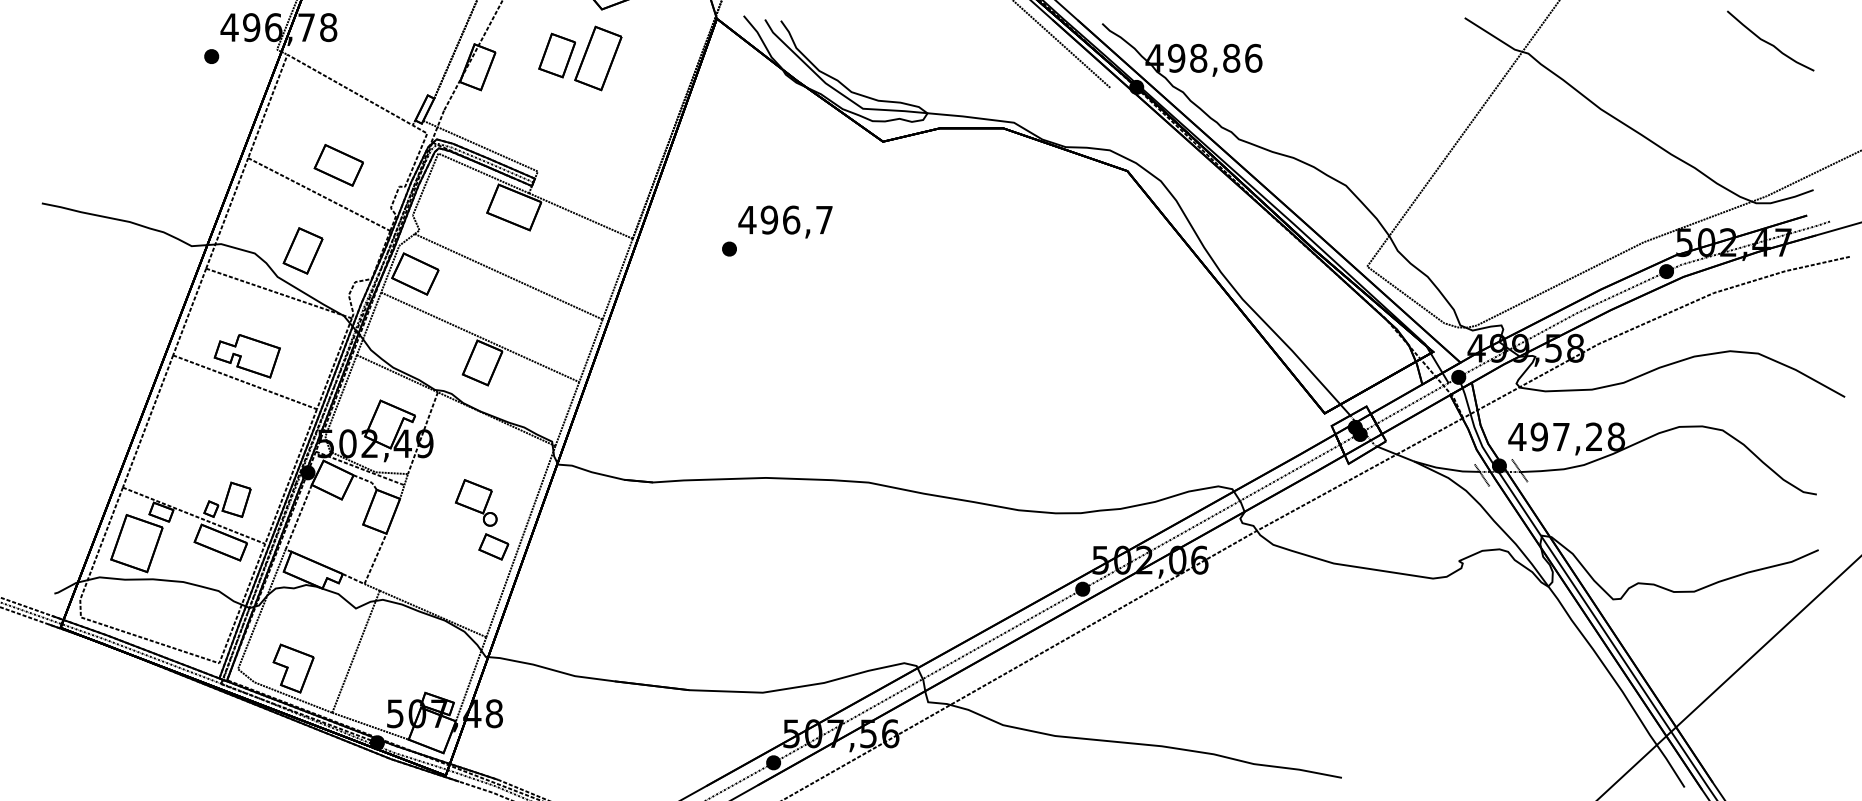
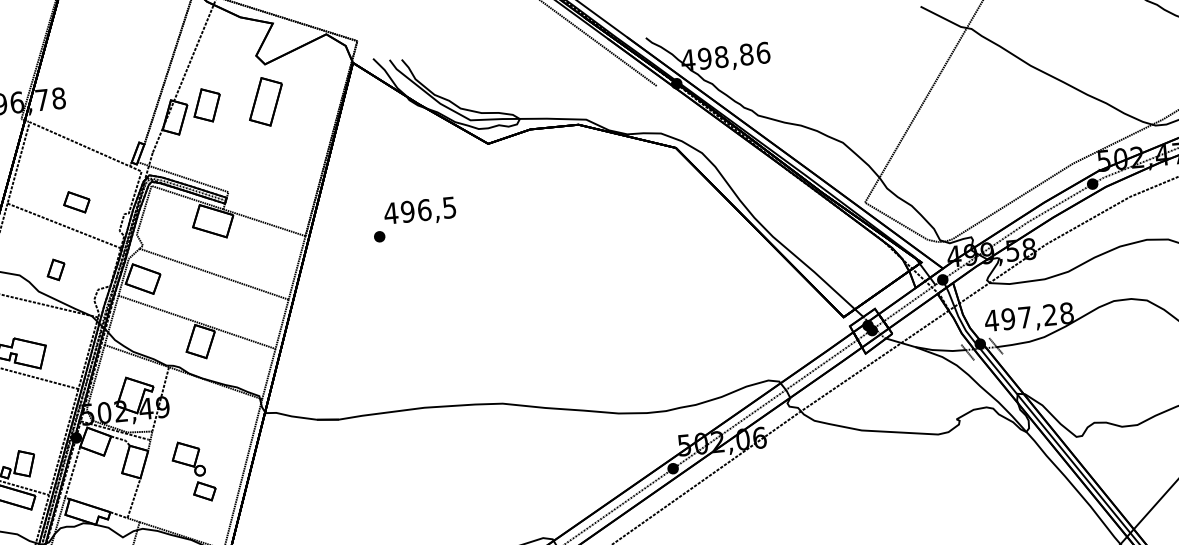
part: (556, 55) -> (206, 105), moved
part: (338, 165) -> (76, 202), size x0.7
text: (824, 220) -> (449, 208), 496,7 -> 496,5
part: (302, 250) -> (55, 269), size x0.6
part: (482, 519) -> (194, 471), moved

